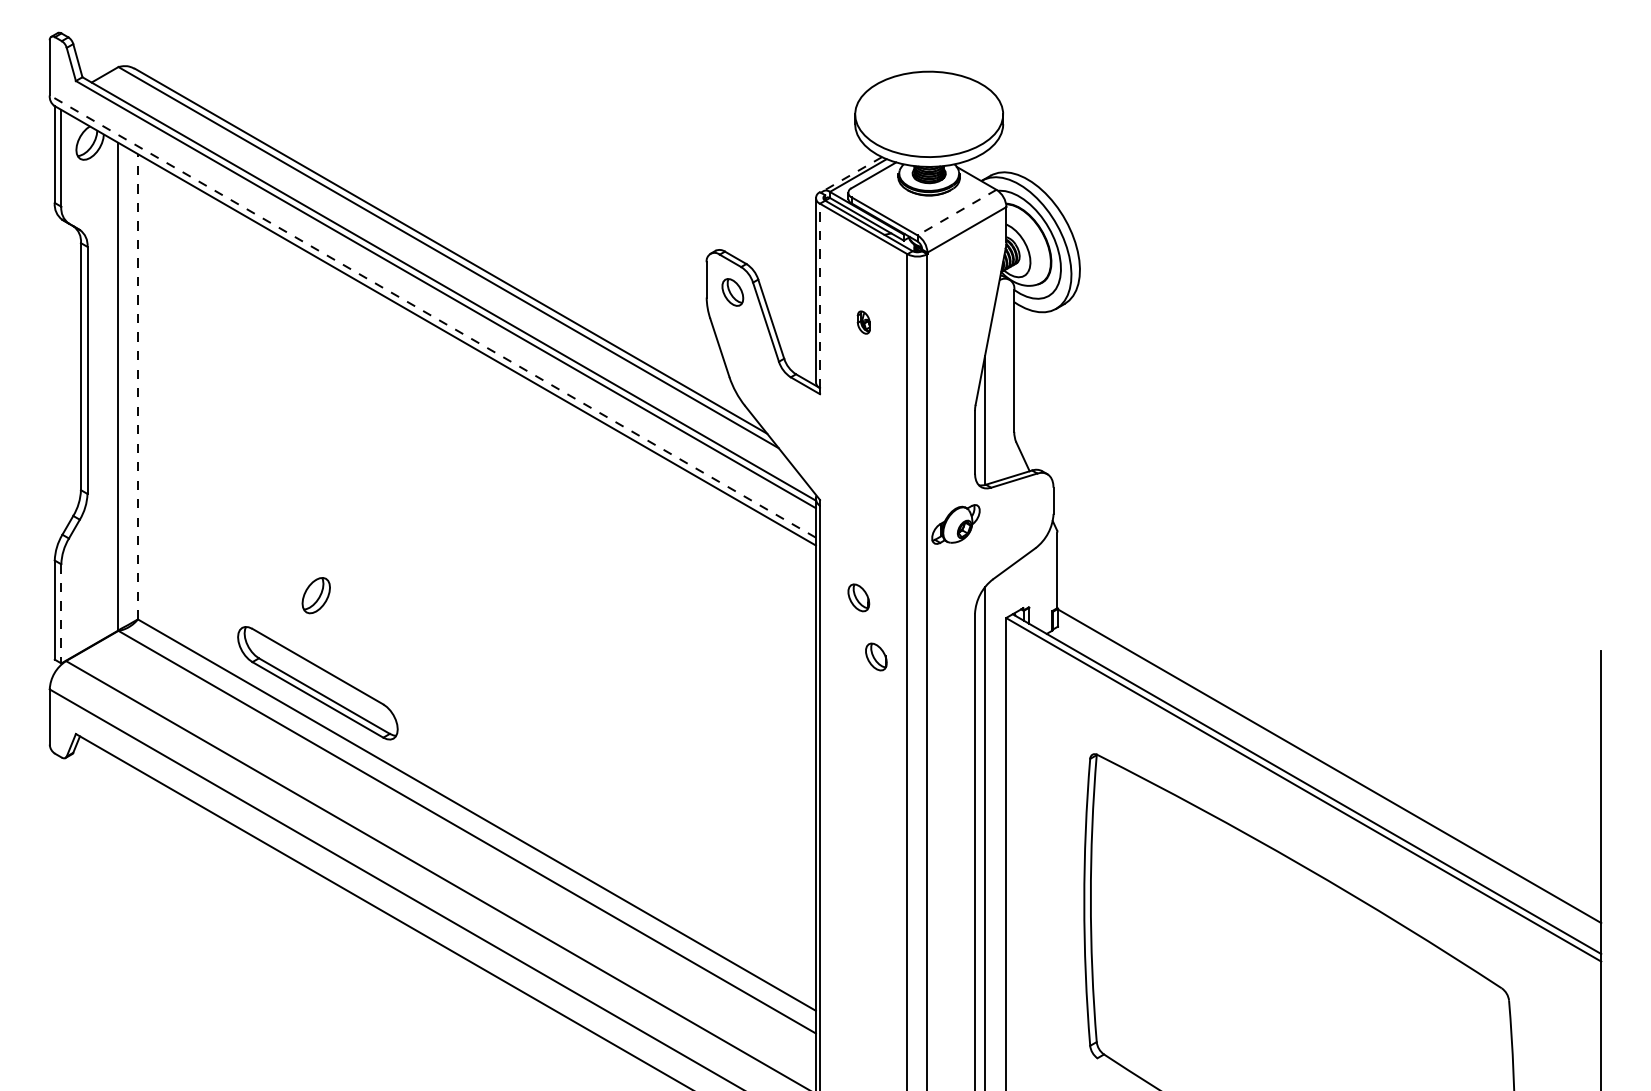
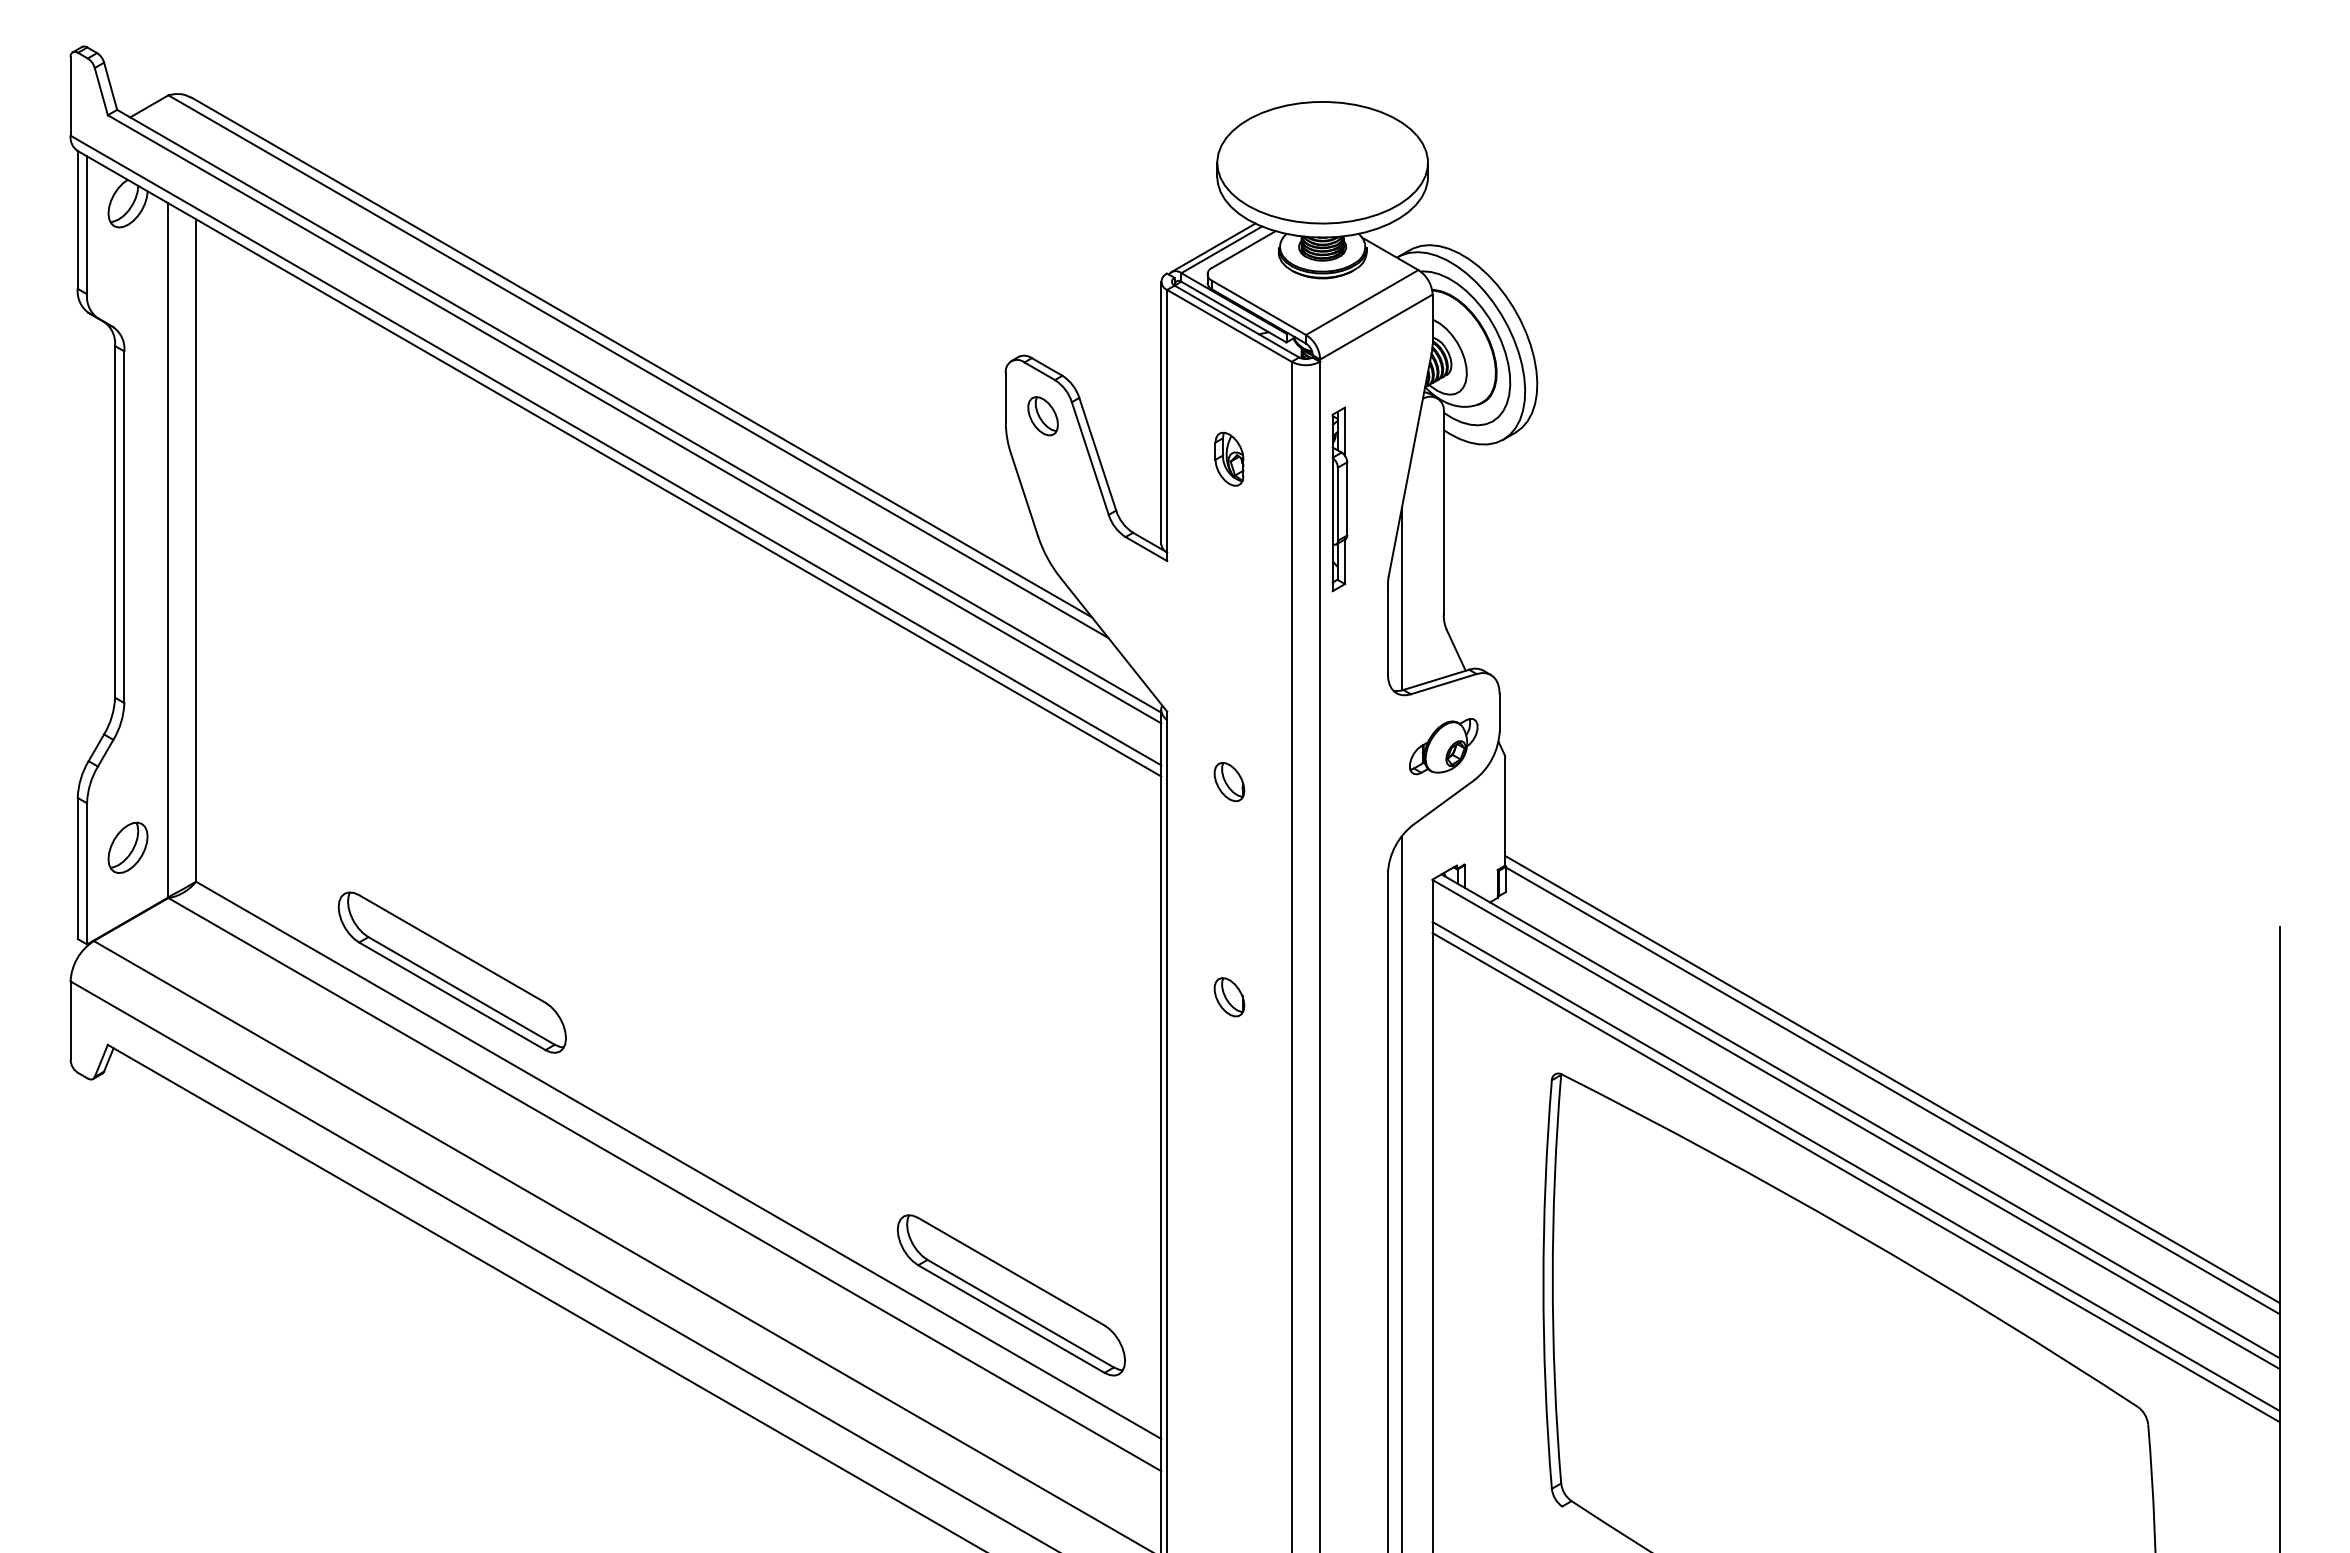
line: (852, 173) -> (1213, 247), dashed -> solid
line: (957, 212) -> (1362, 302), dashed -> solid
line: (820, 295) -> (1167, 420), dashed -> solid
line: (432, 316) -> (615, 450), dashed -> solid
part: (863, 322) -> (1229, 458), size x1.67
part: (941, 350) -> (1339, 499), added
line: (138, 386) -> (196, 550), dashed -> solid
part: (955, 524) -> (1443, 746), moved
part: (315, 595) -> (127, 847), moved
part: (858, 598) -> (1229, 782), moved
line: (61, 613) -> (87, 873), dashed -> solid
part: (876, 657) -> (1229, 997), moved
line: (1329, 757) -> (1892, 1078), added
line: (1303, 818) -> (1855, 1165), added
line: (1303, 827) -> (1855, 1177), added
part: (709, 910) -> (1010, 1295), added

